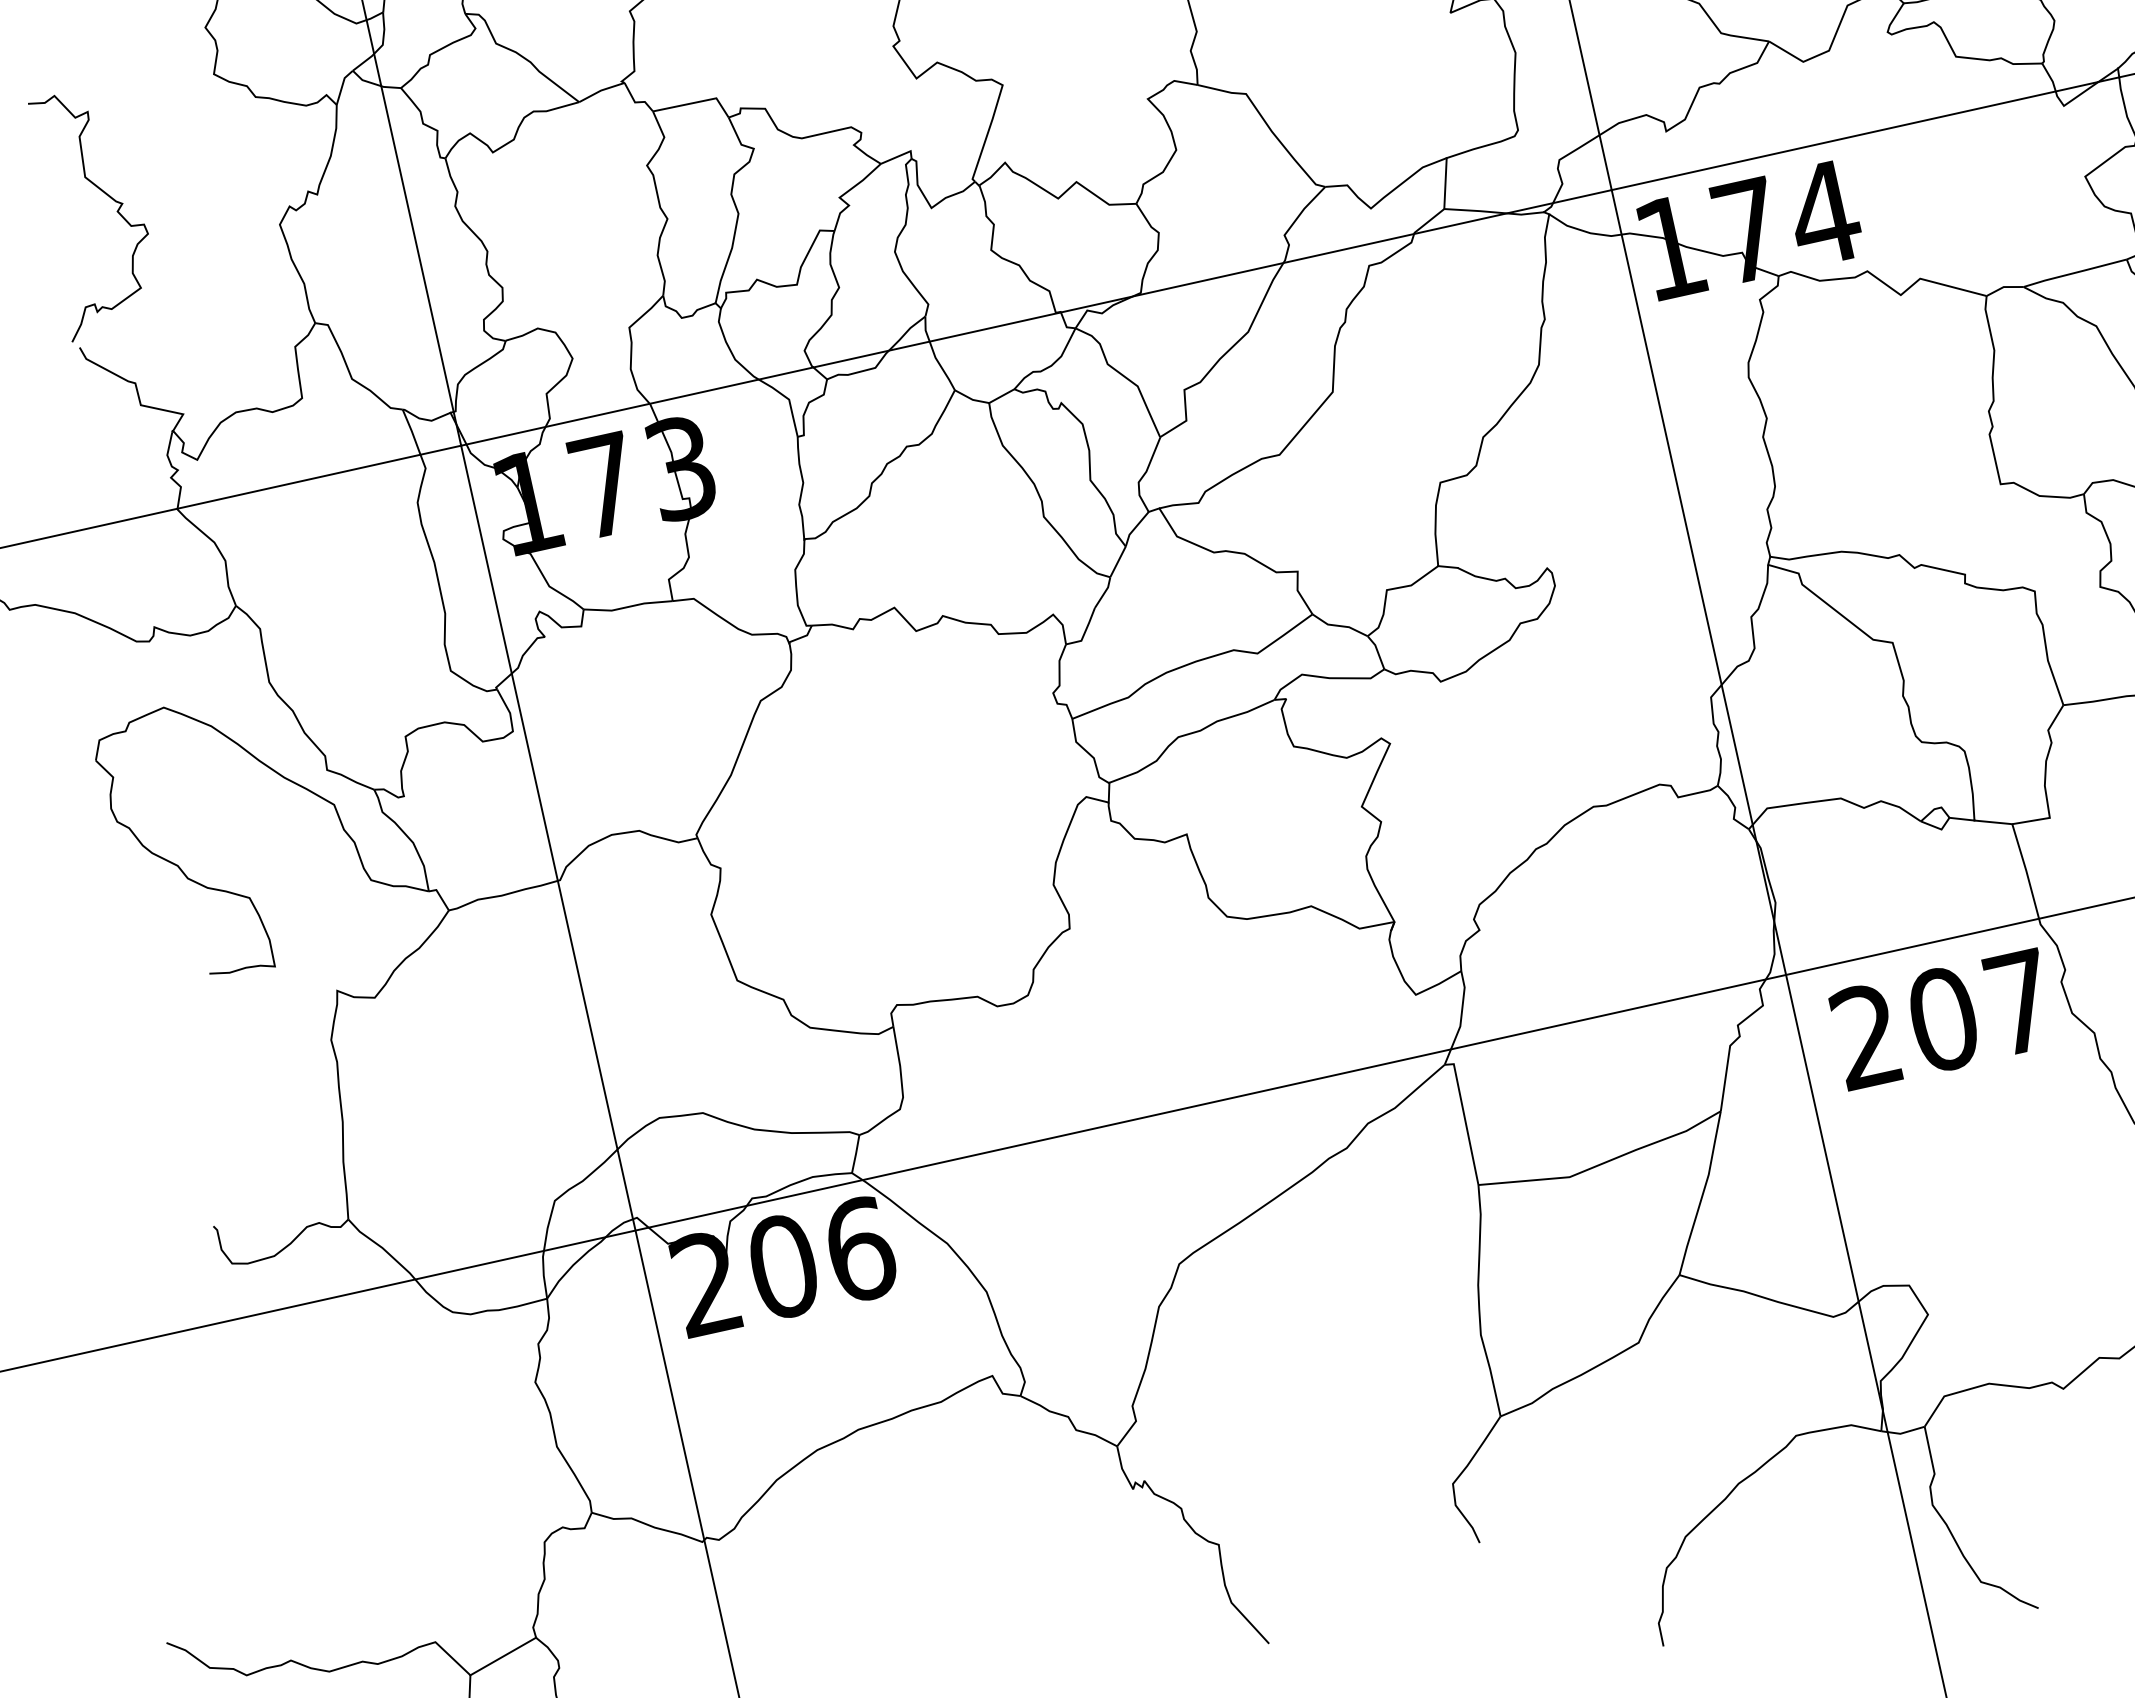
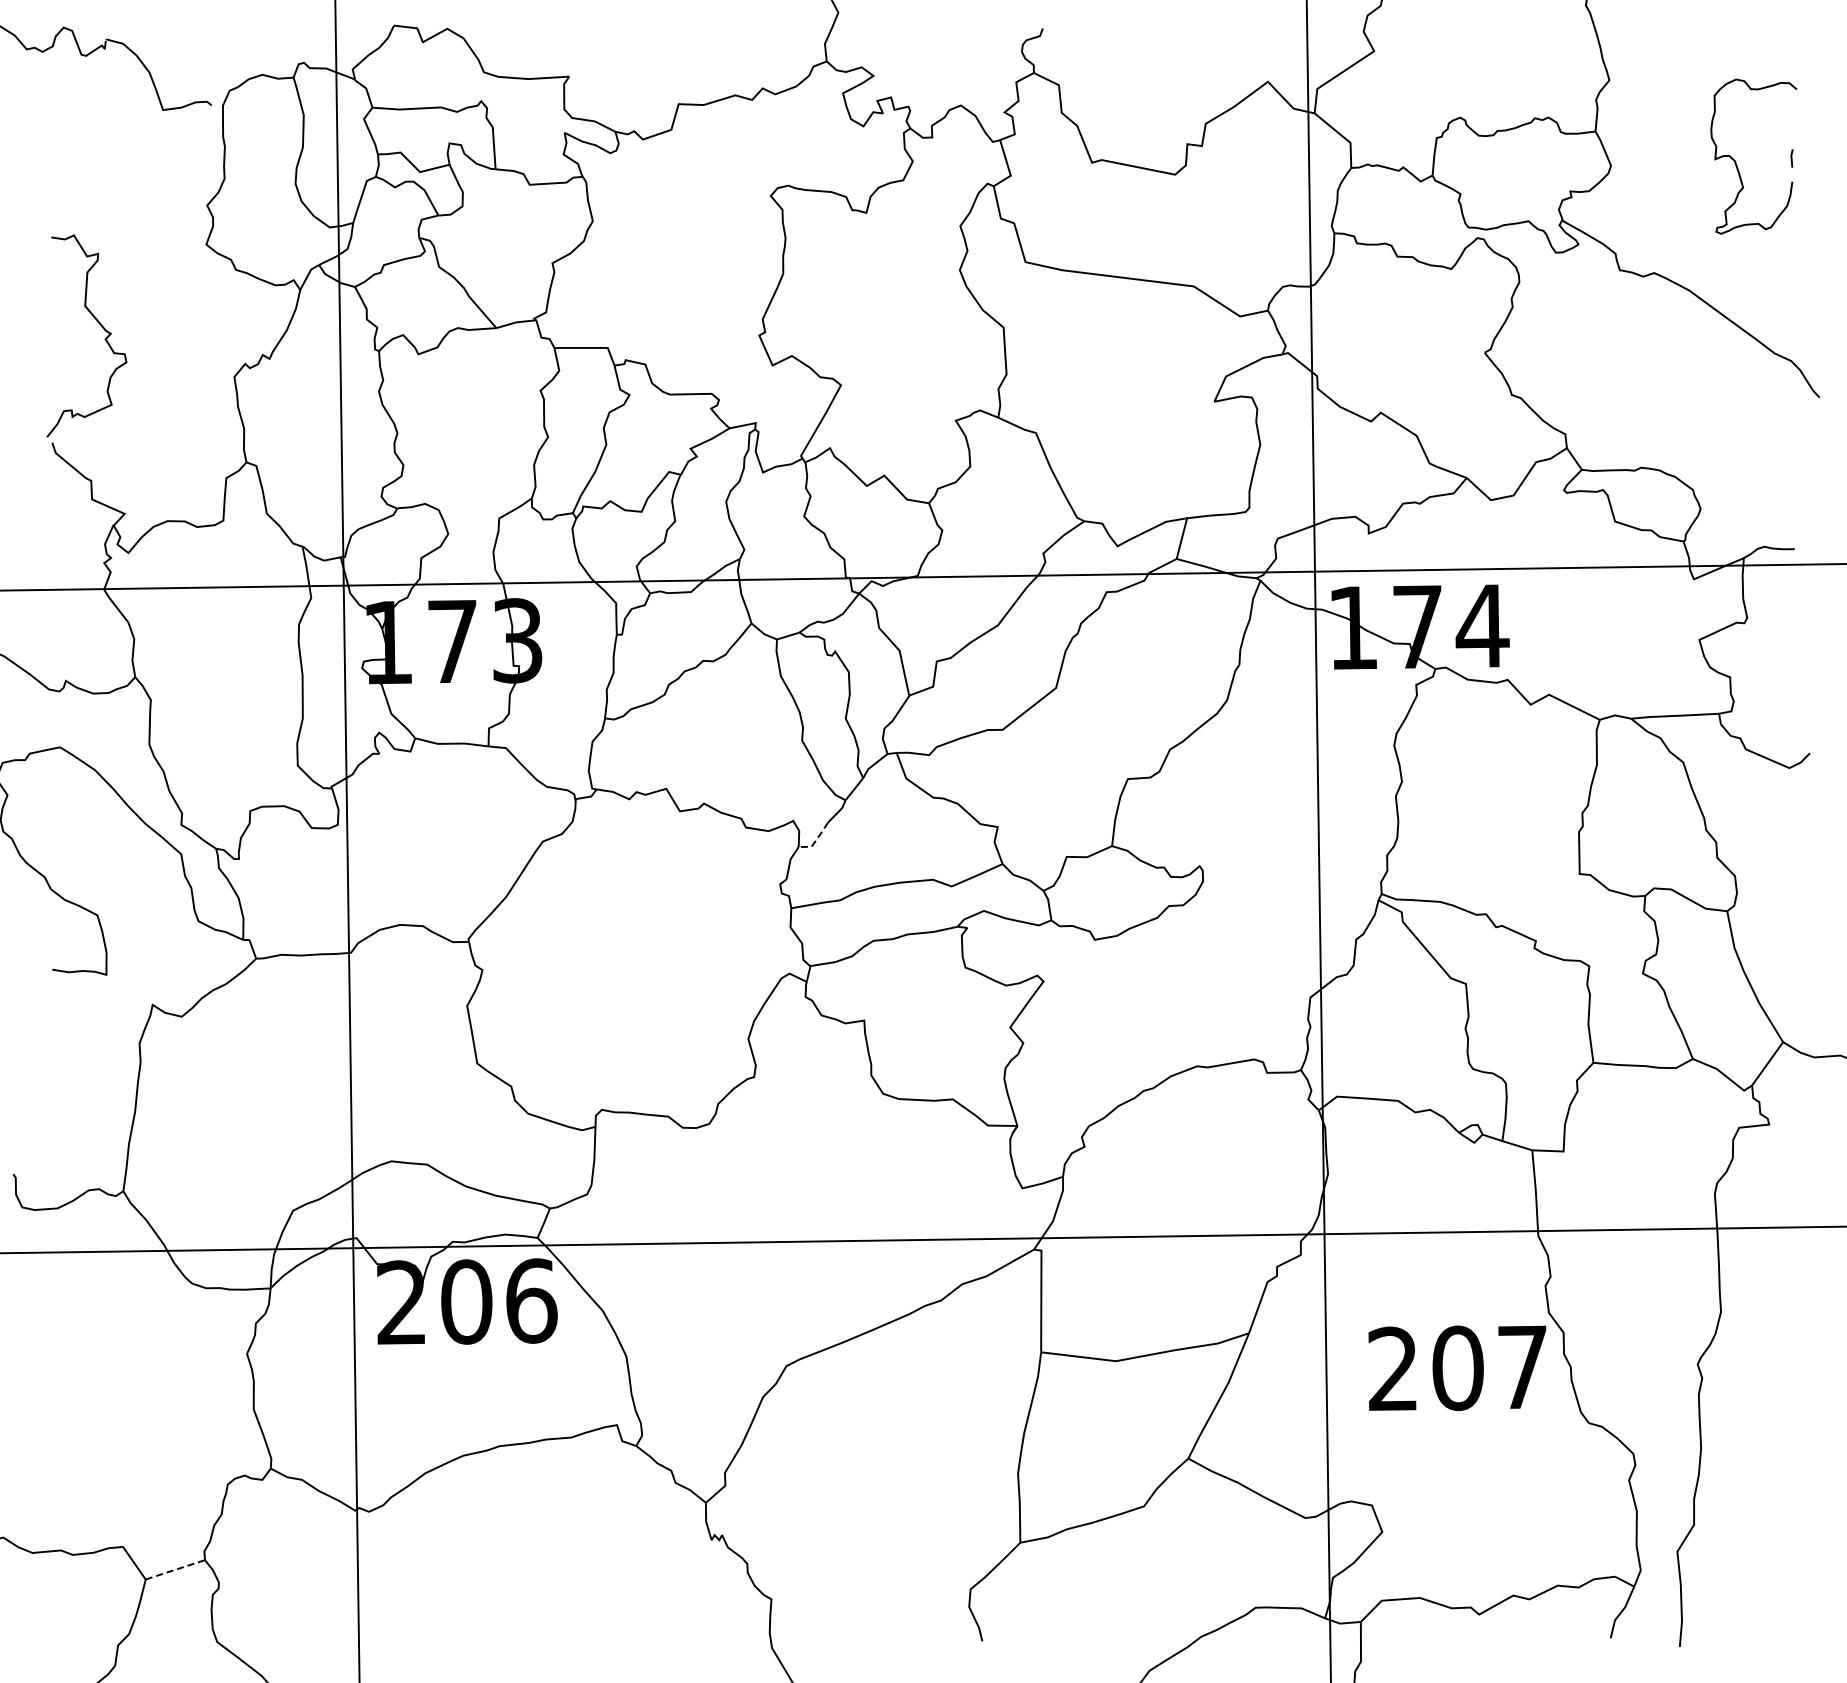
line: (1085, 630) -> (816, 839), solid -> dashed
text: (1942, 1019) -> (1457, 1368), moved
line: (503, 1656) -> (175, 1569), solid -> dashed

